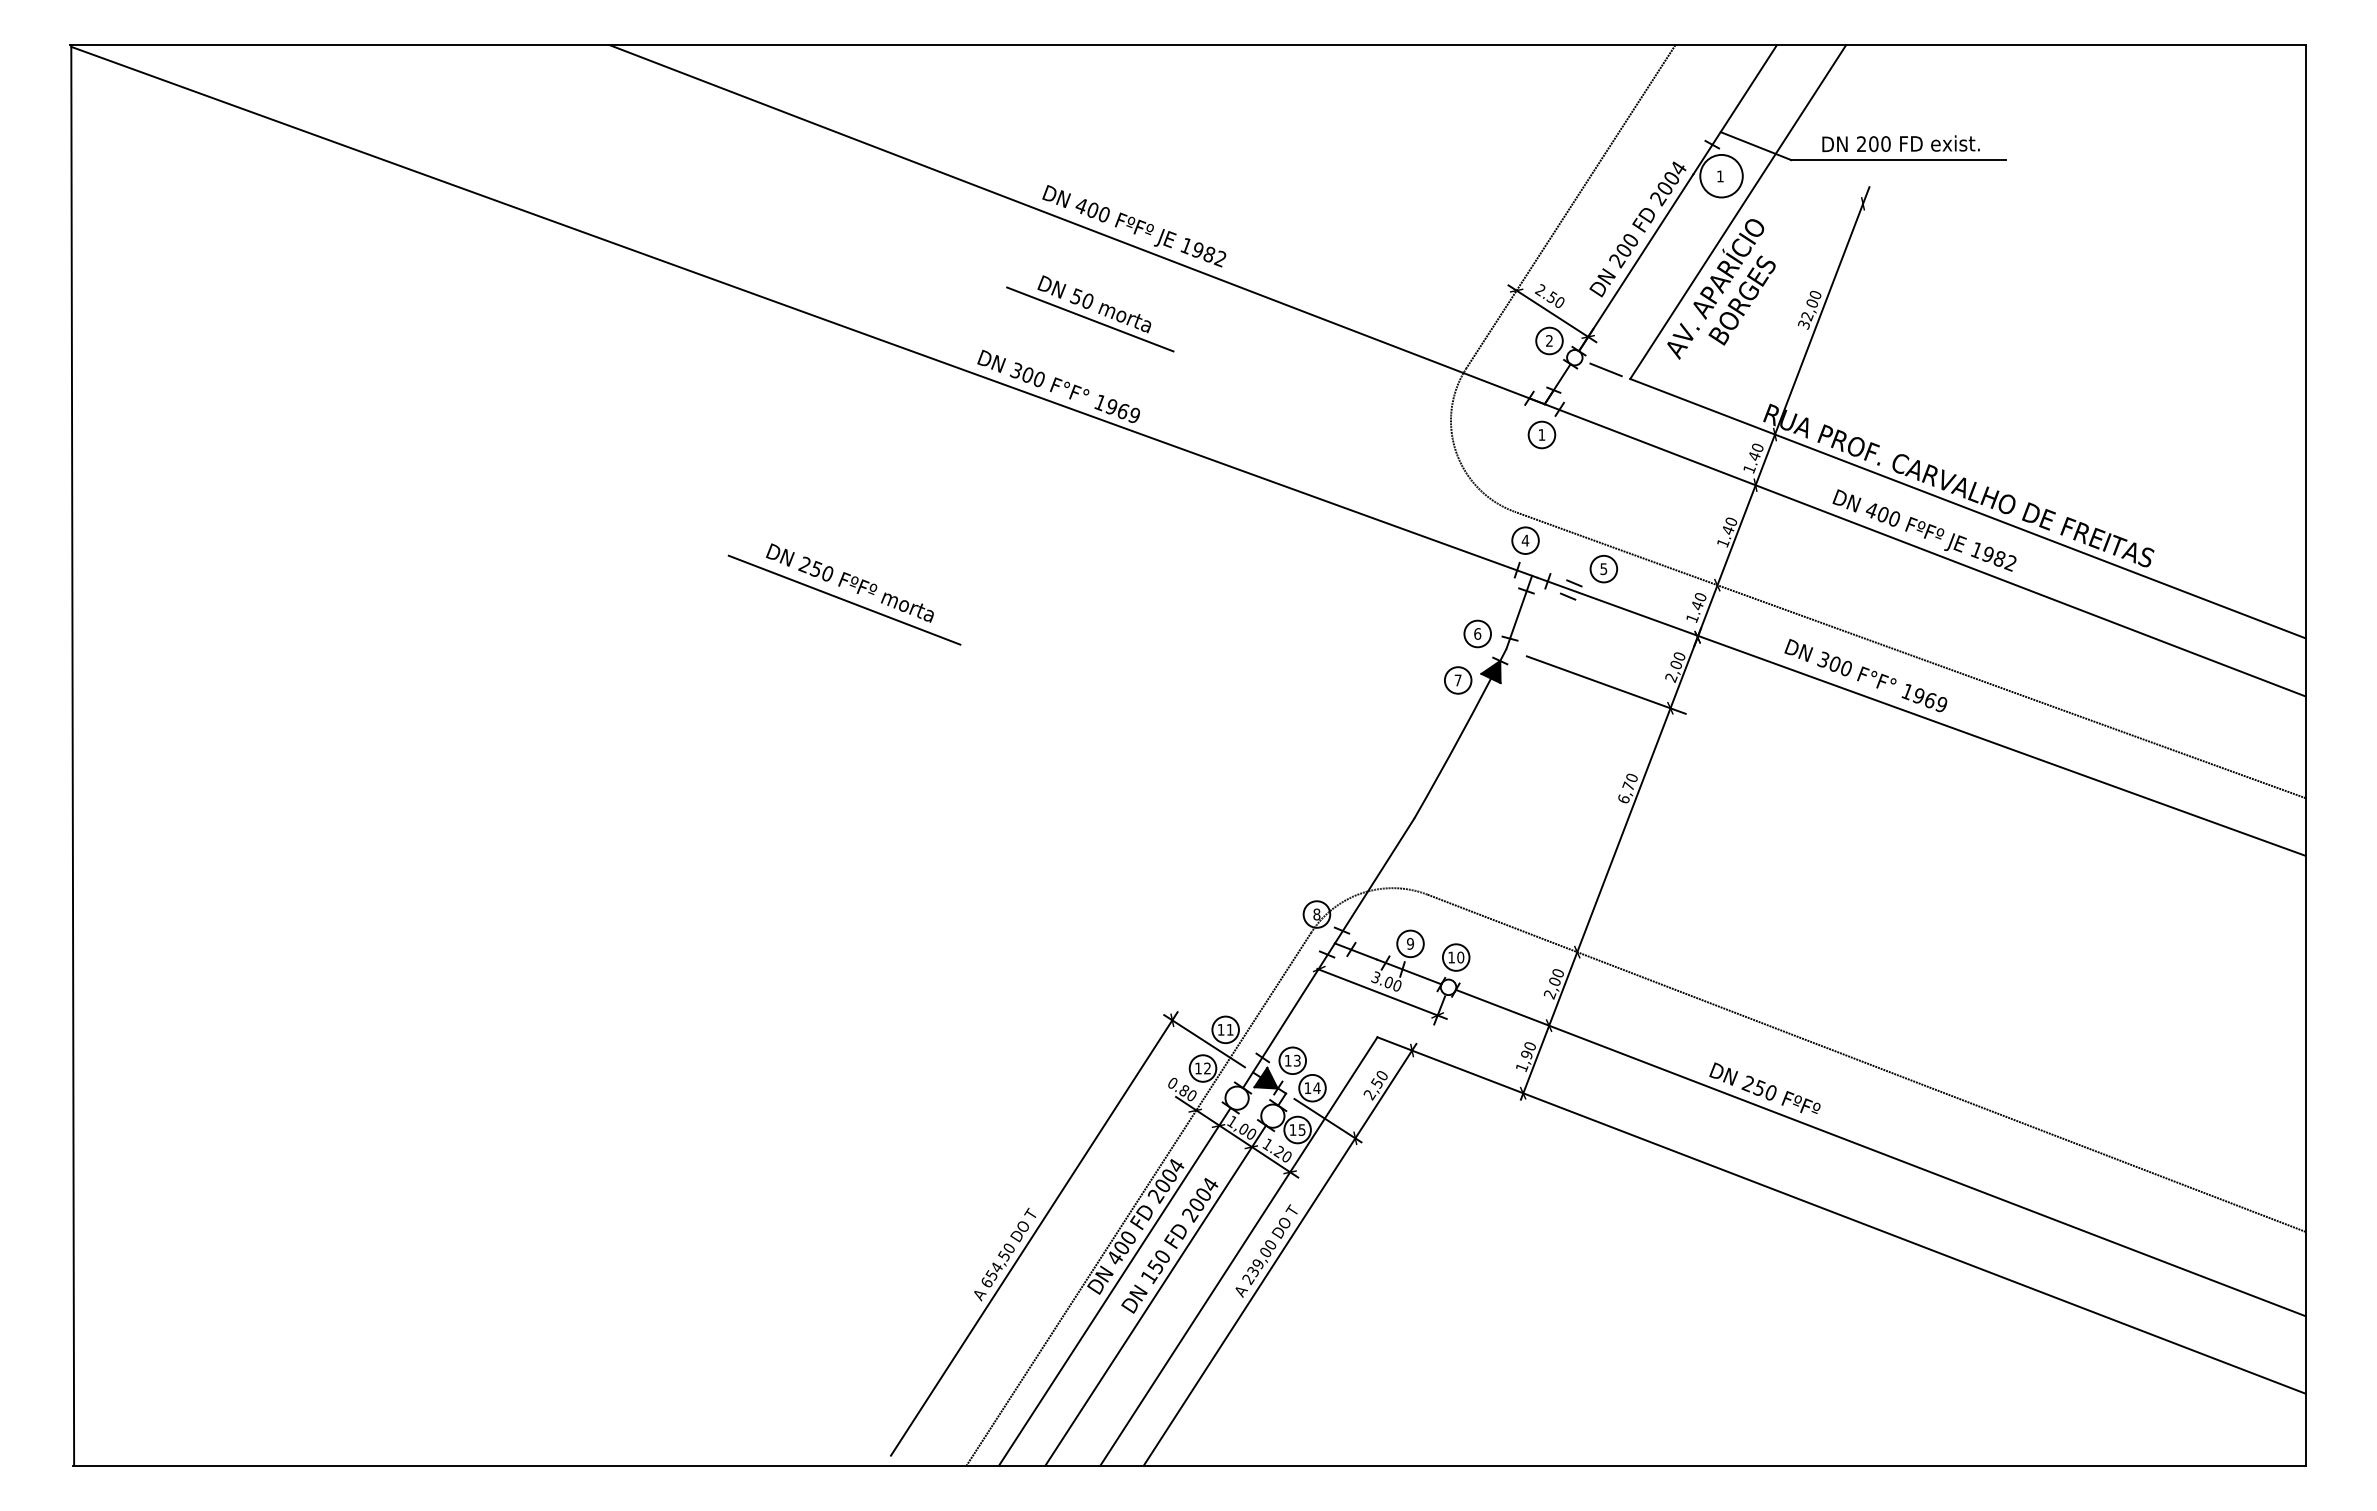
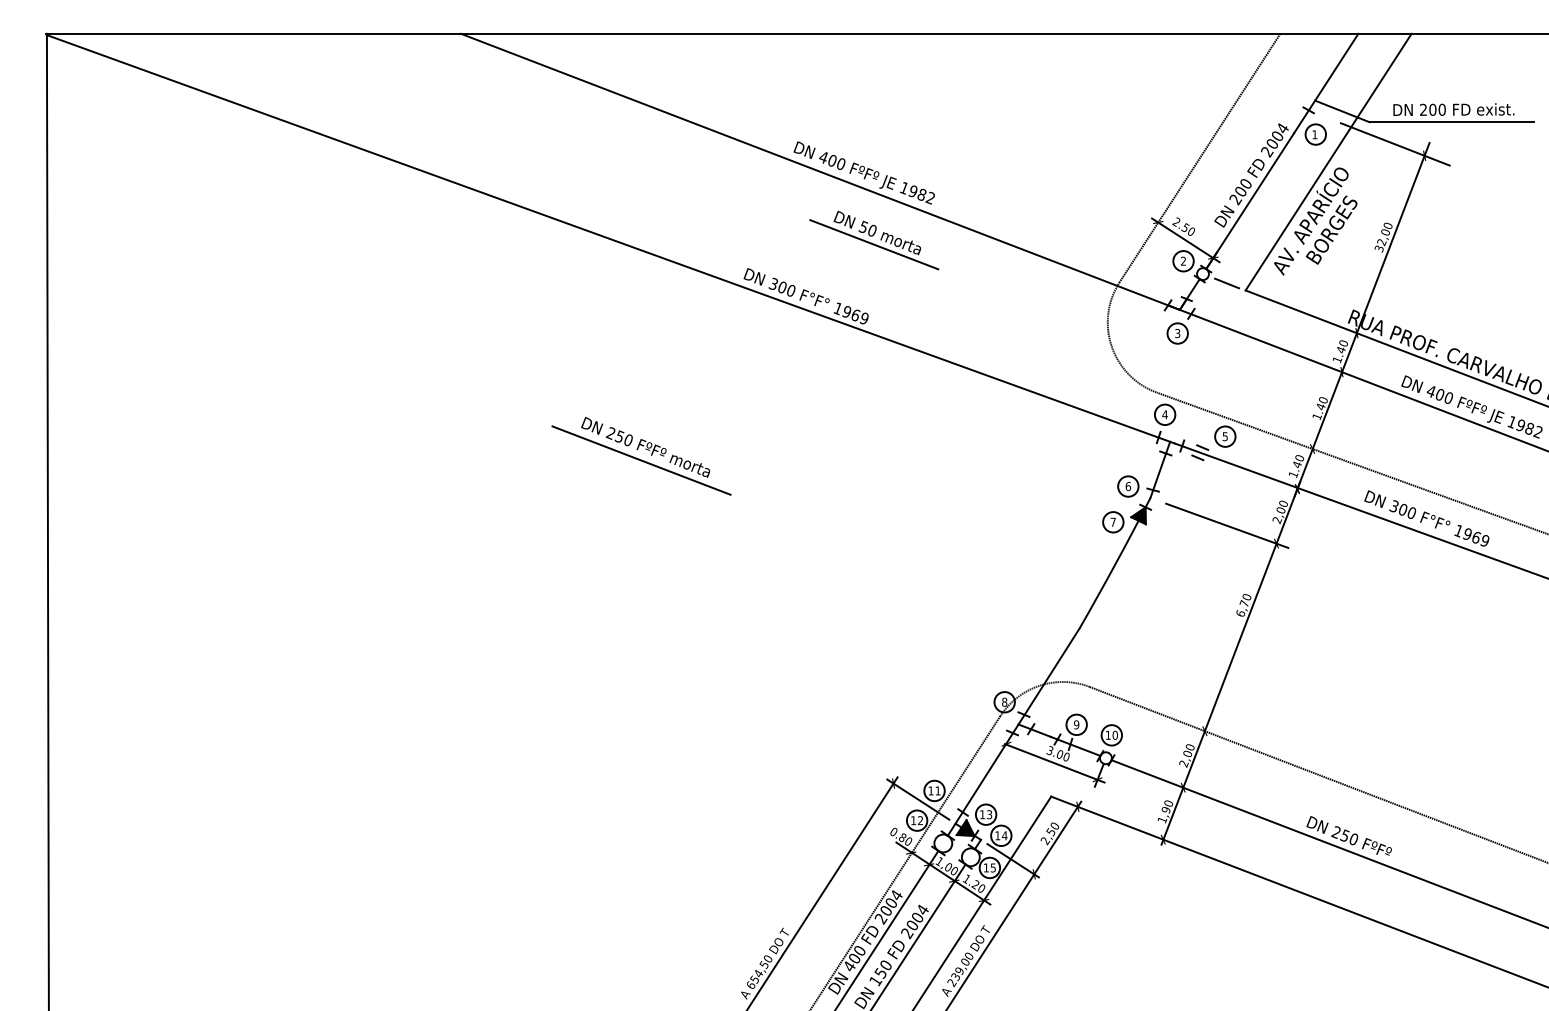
circle: (1721, 175) -> (1315, 134), size x0.62
line: (1824, 188) -> (1394, 144), added
part: (1090, 313) -> (874, 240), moved
text: (1541, 434) -> (1177, 333), 1 -> 3

